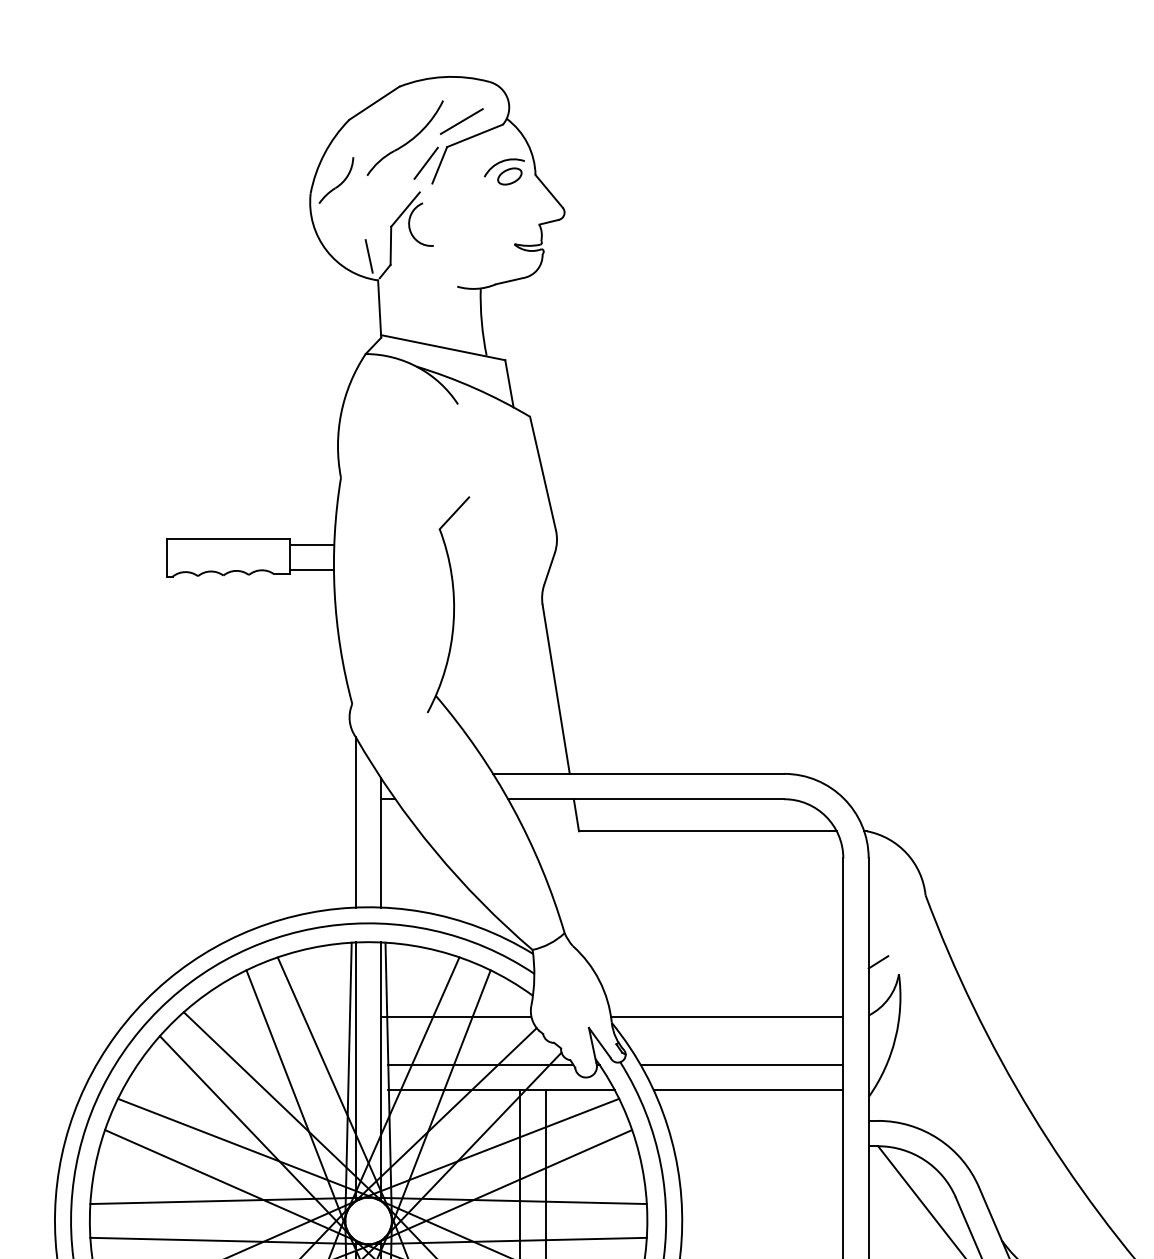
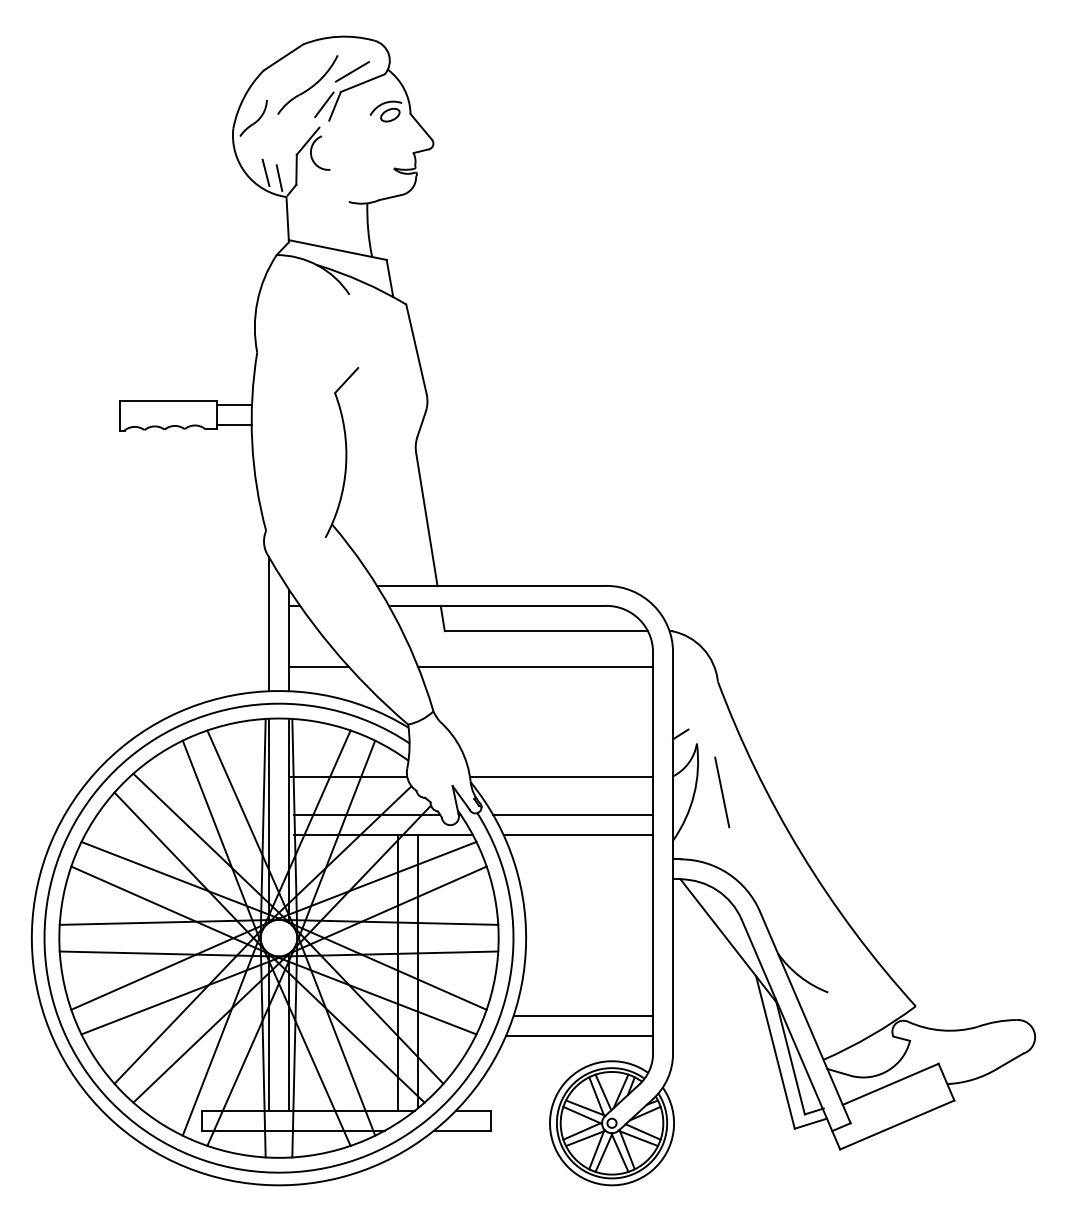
line: (351, 249) -> (265, 172), added
line: (418, 877) -> (318, 667), added
line: (694, 877) -> (535, 667), added
line: (931, 1036) -> (722, 792), added

